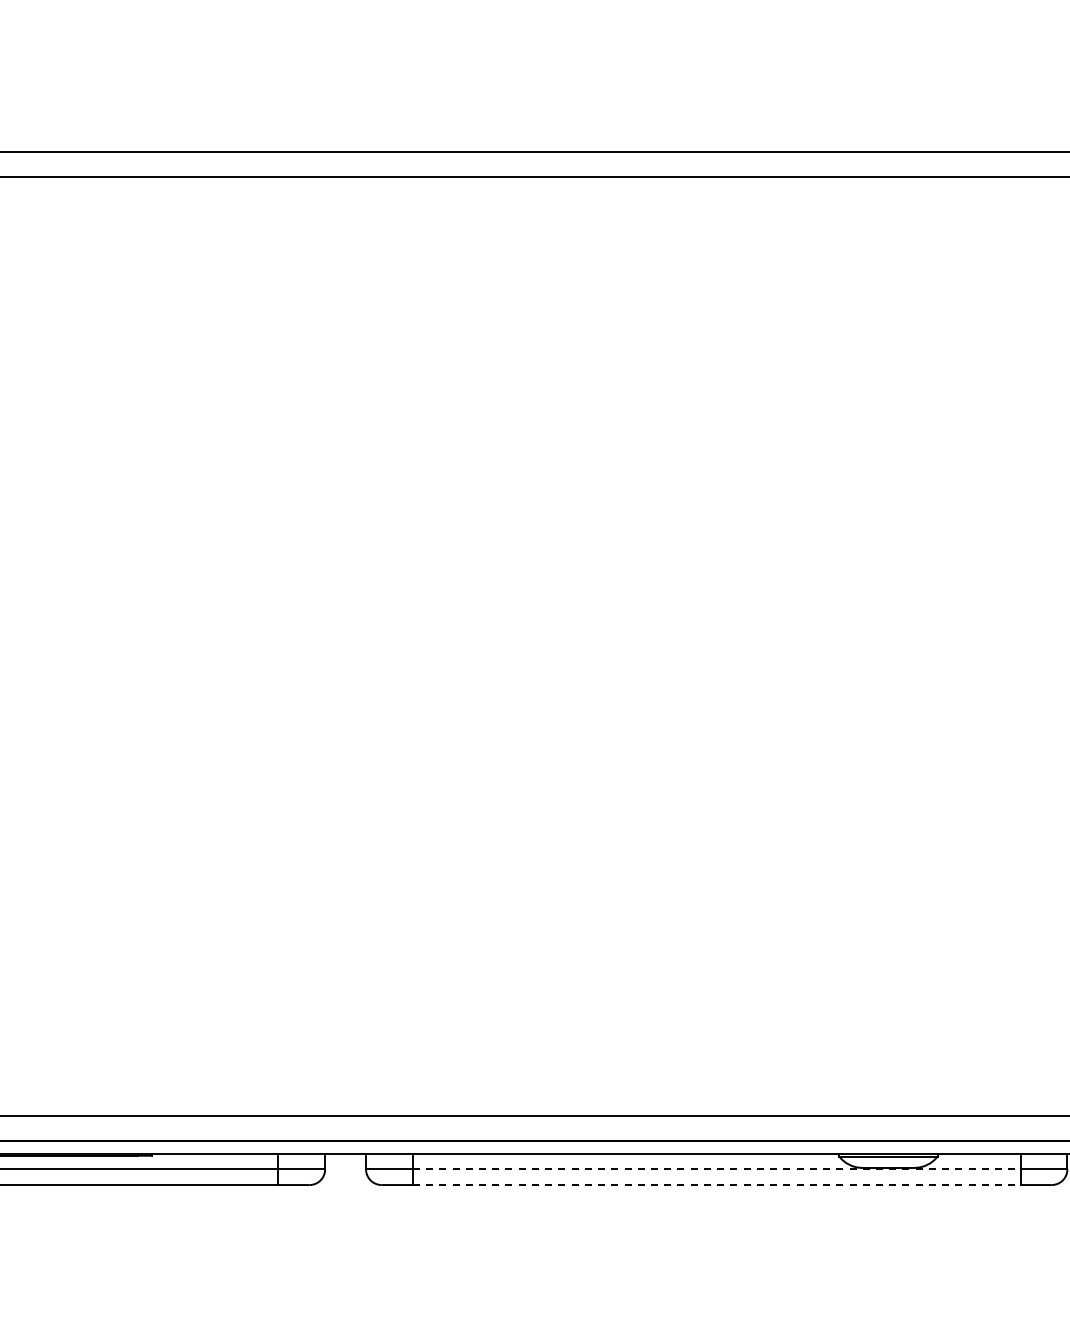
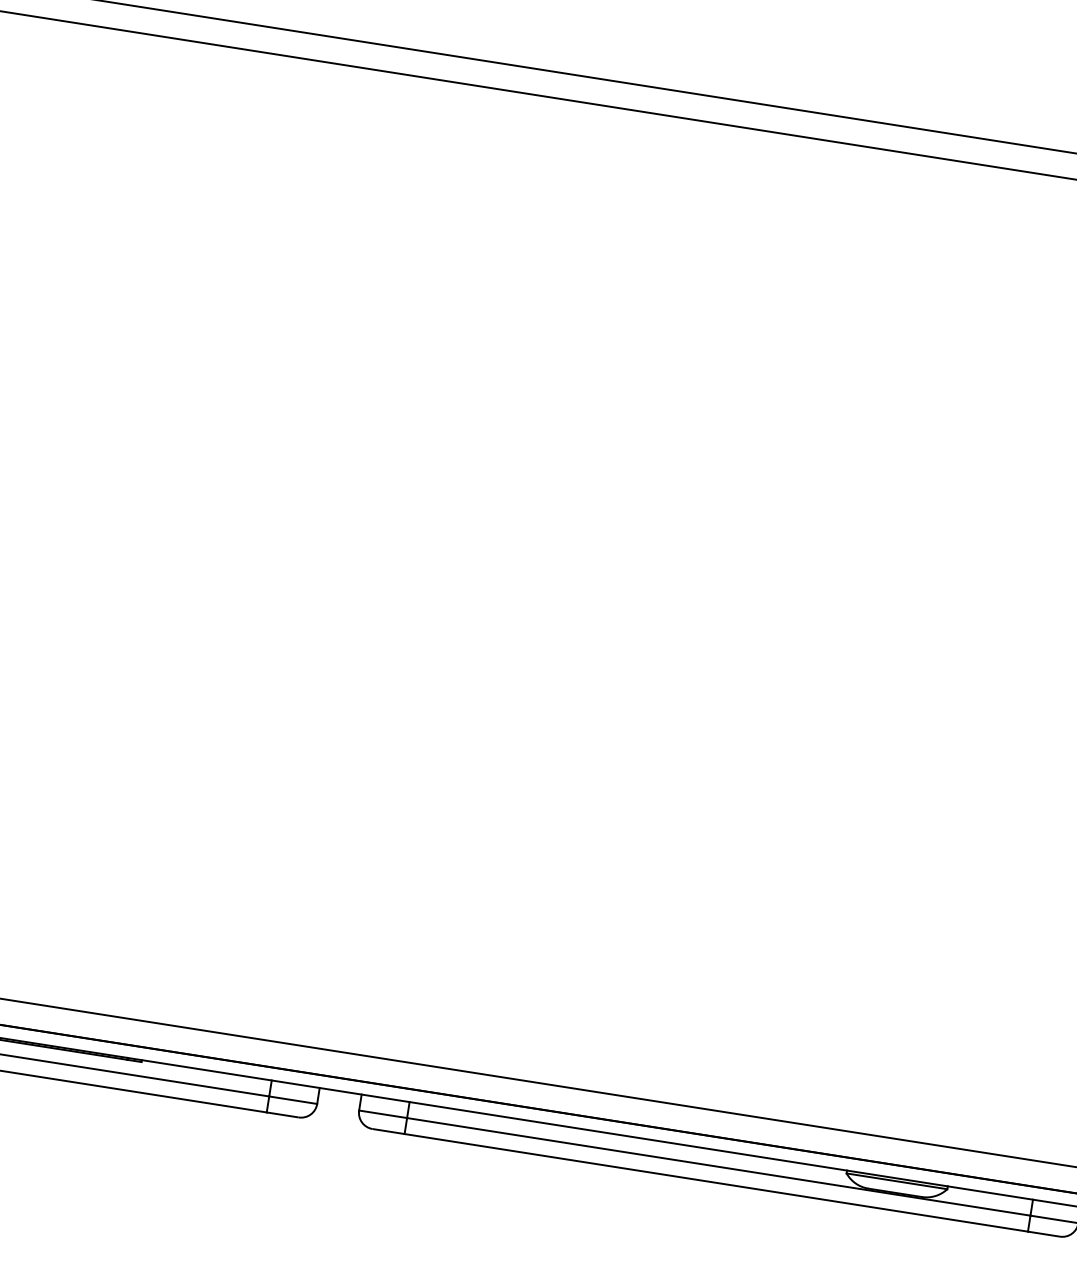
line: (716, 1169) -> (718, 1166), dashed -> solid
line: (716, 1185) -> (716, 1183), dashed -> solid

